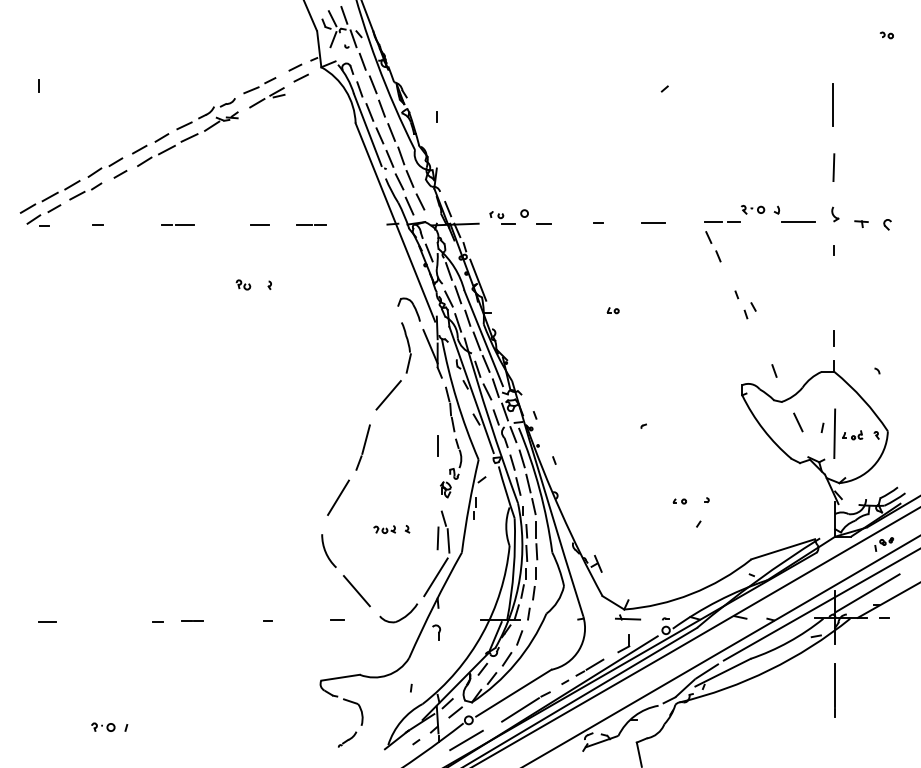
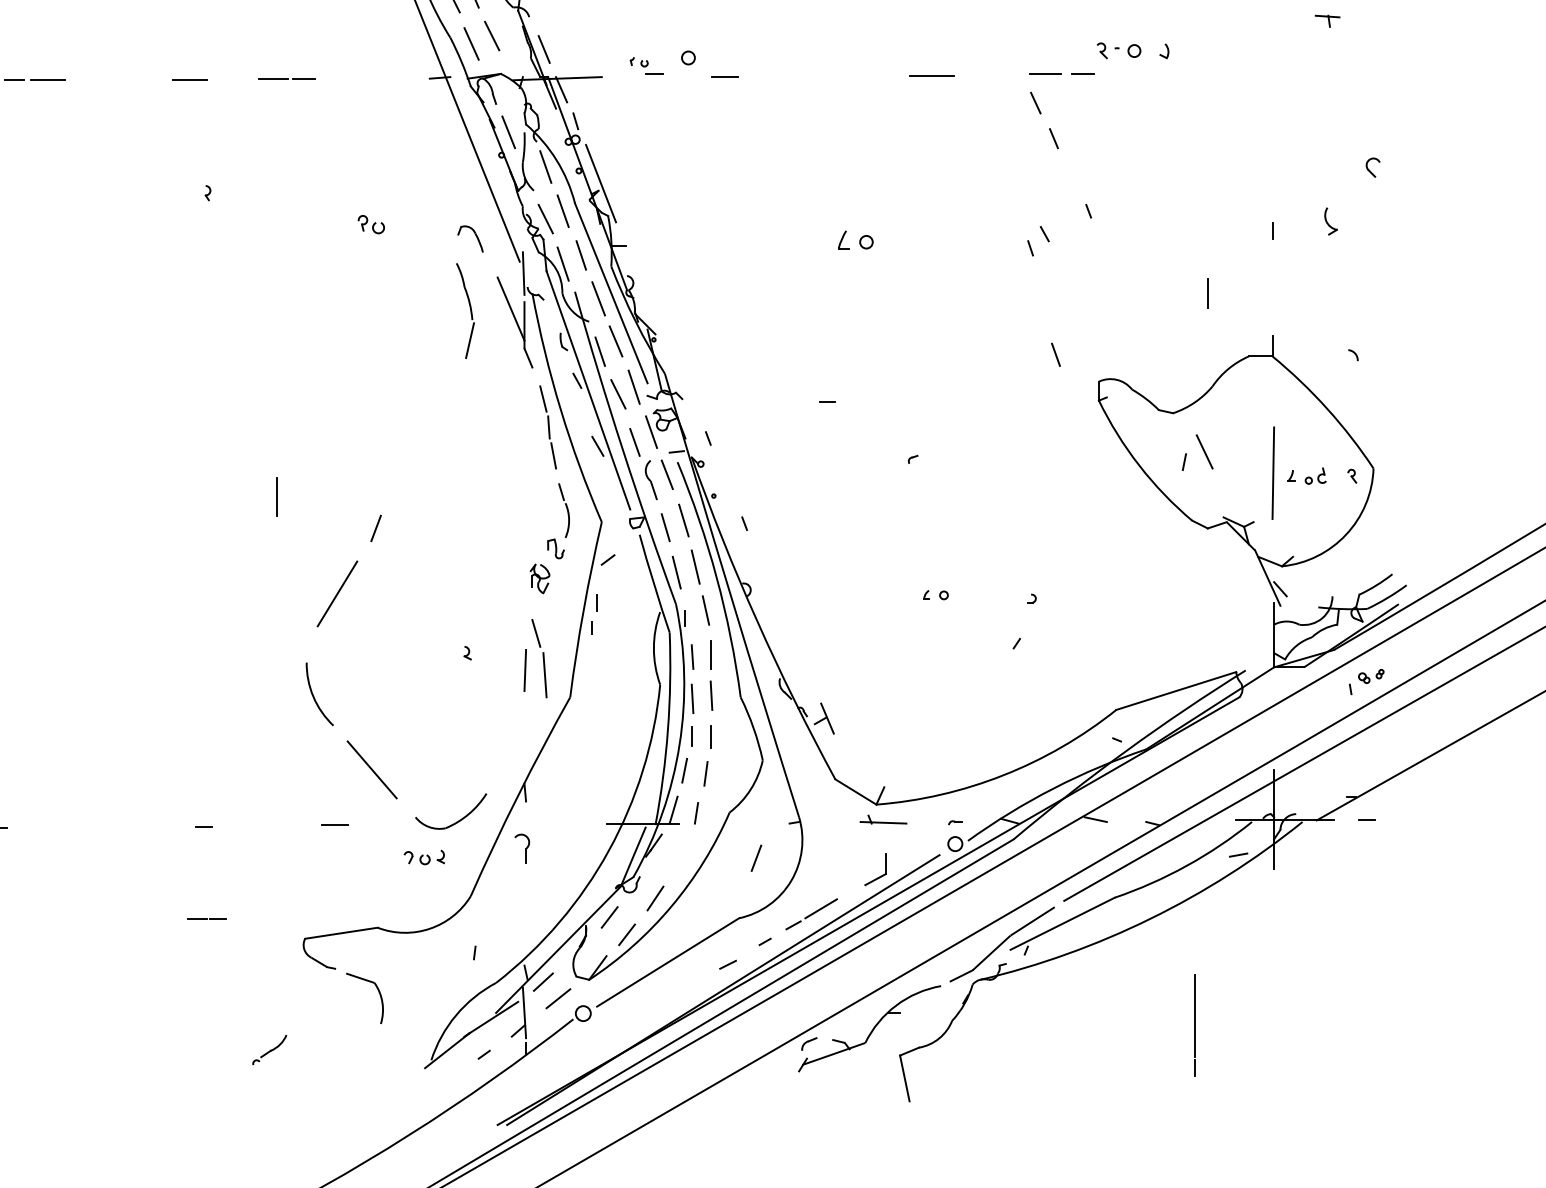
part: (835, 214) -> (1331, 221), moved
part: (502, 217) -> (646, 65), size x0.7
line: (598, 222) -> (827, 401), moved
line: (798, 222) -> (1204, 74), removed
part: (861, 223) -> (1327, 20), moved
part: (887, 224) -> (1372, 167), moved
line: (833, 250) -> (1270, 231), moved
part: (243, 284) -> (371, 223), moved
part: (408, 309) -> (469, 238), size x0.6
part: (612, 310) -> (854, 240), size x1.6
part: (749, 310) -> (1037, 240), moved
line: (833, 338) -> (1206, 293), moved
line: (774, 370) -> (1055, 353), moved
line: (388, 395) -> (431, 401), removed
line: (822, 427) -> (1184, 461), moved
line: (365, 439) -> (388, 483), removed
line: (437, 445) -> (277, 495), moved
part: (679, 501) -> (935, 595), moved
part: (384, 529) -> (424, 857), moved
line: (435, 577) -> (520, 744), removed
line: (867, 593) -> (1335, 774), removed
line: (192, 620) -> (207, 917), moved
line: (519, 637) -> (756, 857), moved
line: (834, 690) -> (1193, 1025), moved
line: (520, 709) -> (680, 993), removed
part: (347, 739) -> (269, 1049), moved
line: (466, 740) -> (578, 1051), removed

